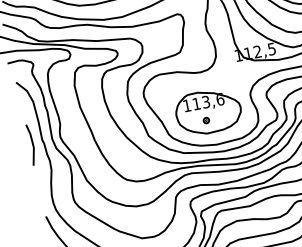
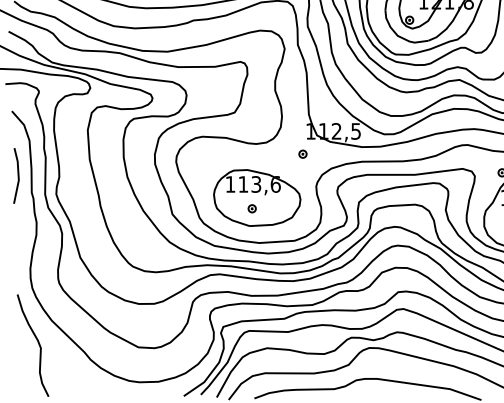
part: (235, 72) -> (302, 153), added
line: (32, 144) -> (17, 175), moved

